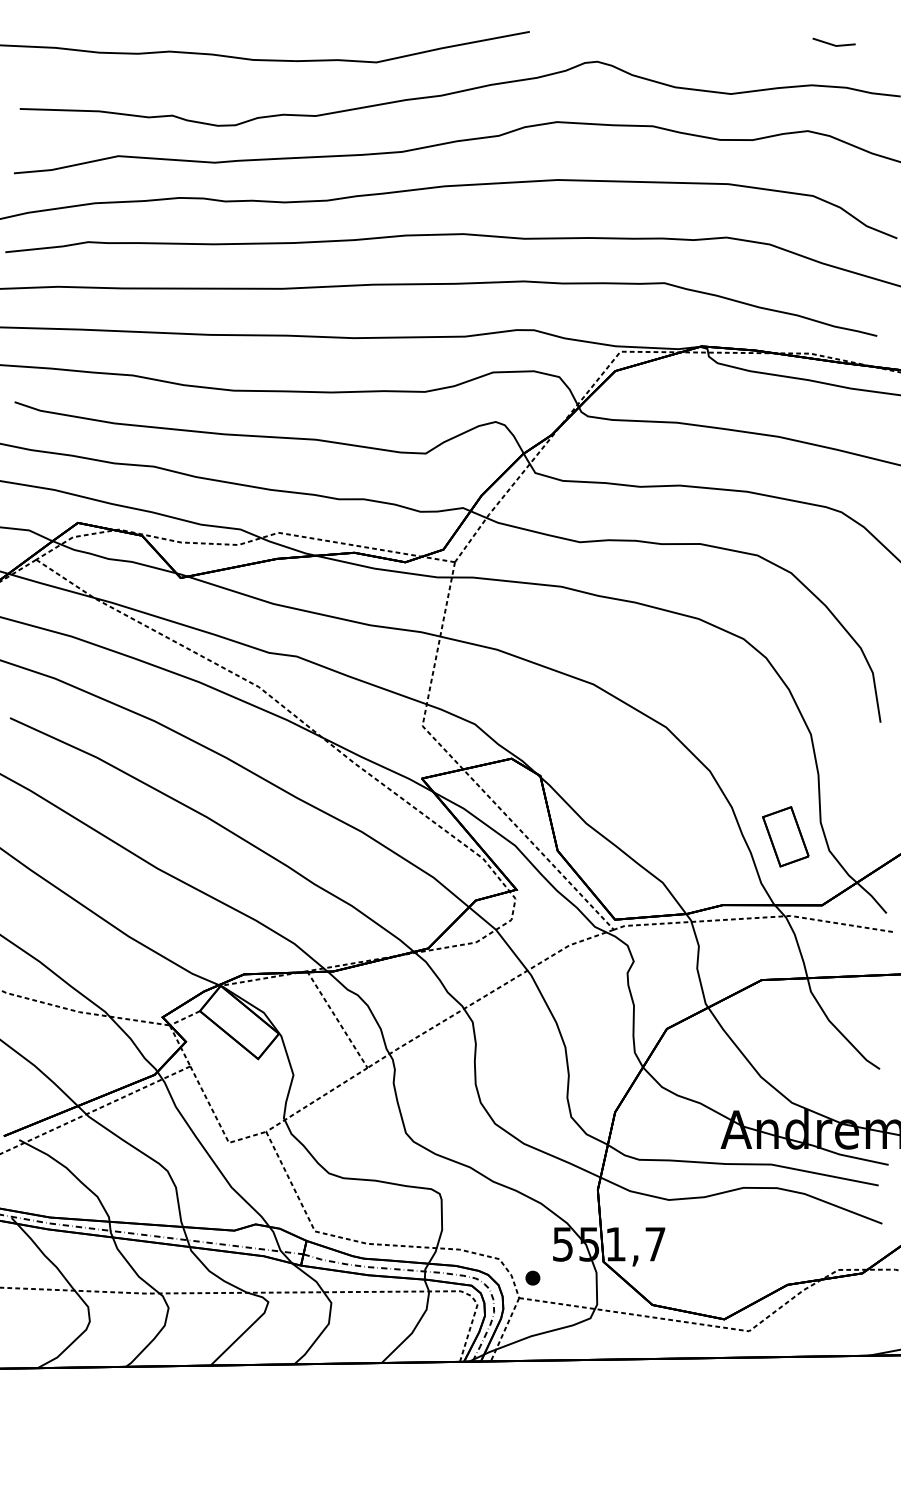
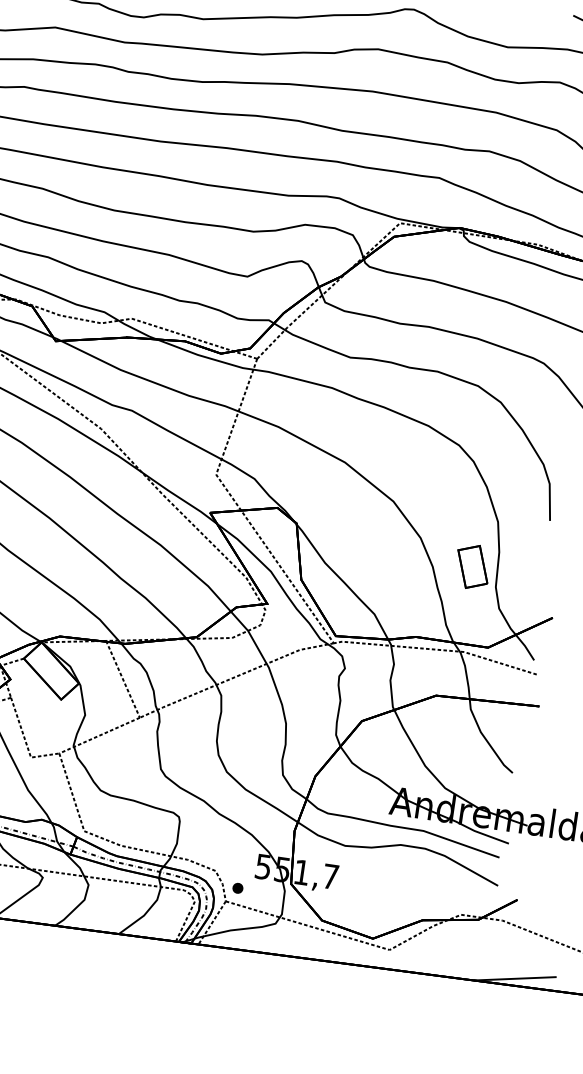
part: (785, 836) -> (472, 566), moved

